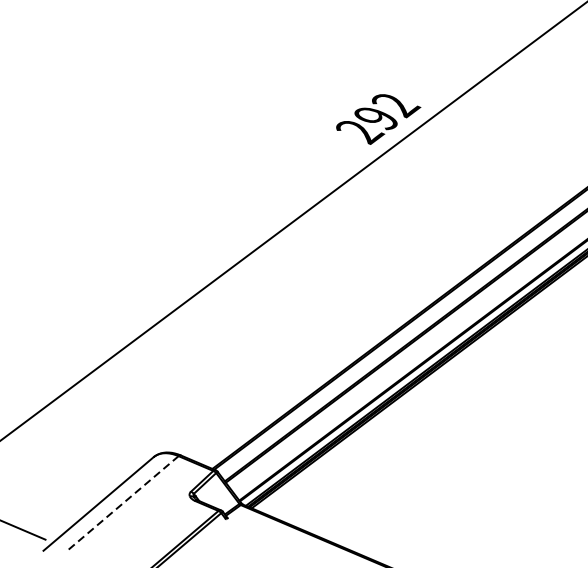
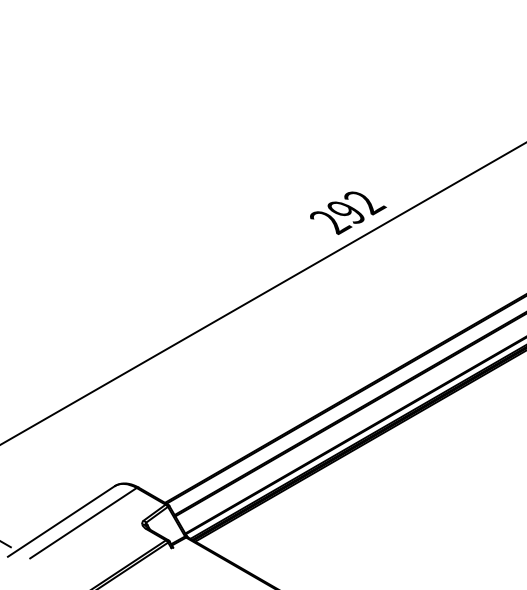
line: (123, 503) -> (83, 523), dashed -> solid

